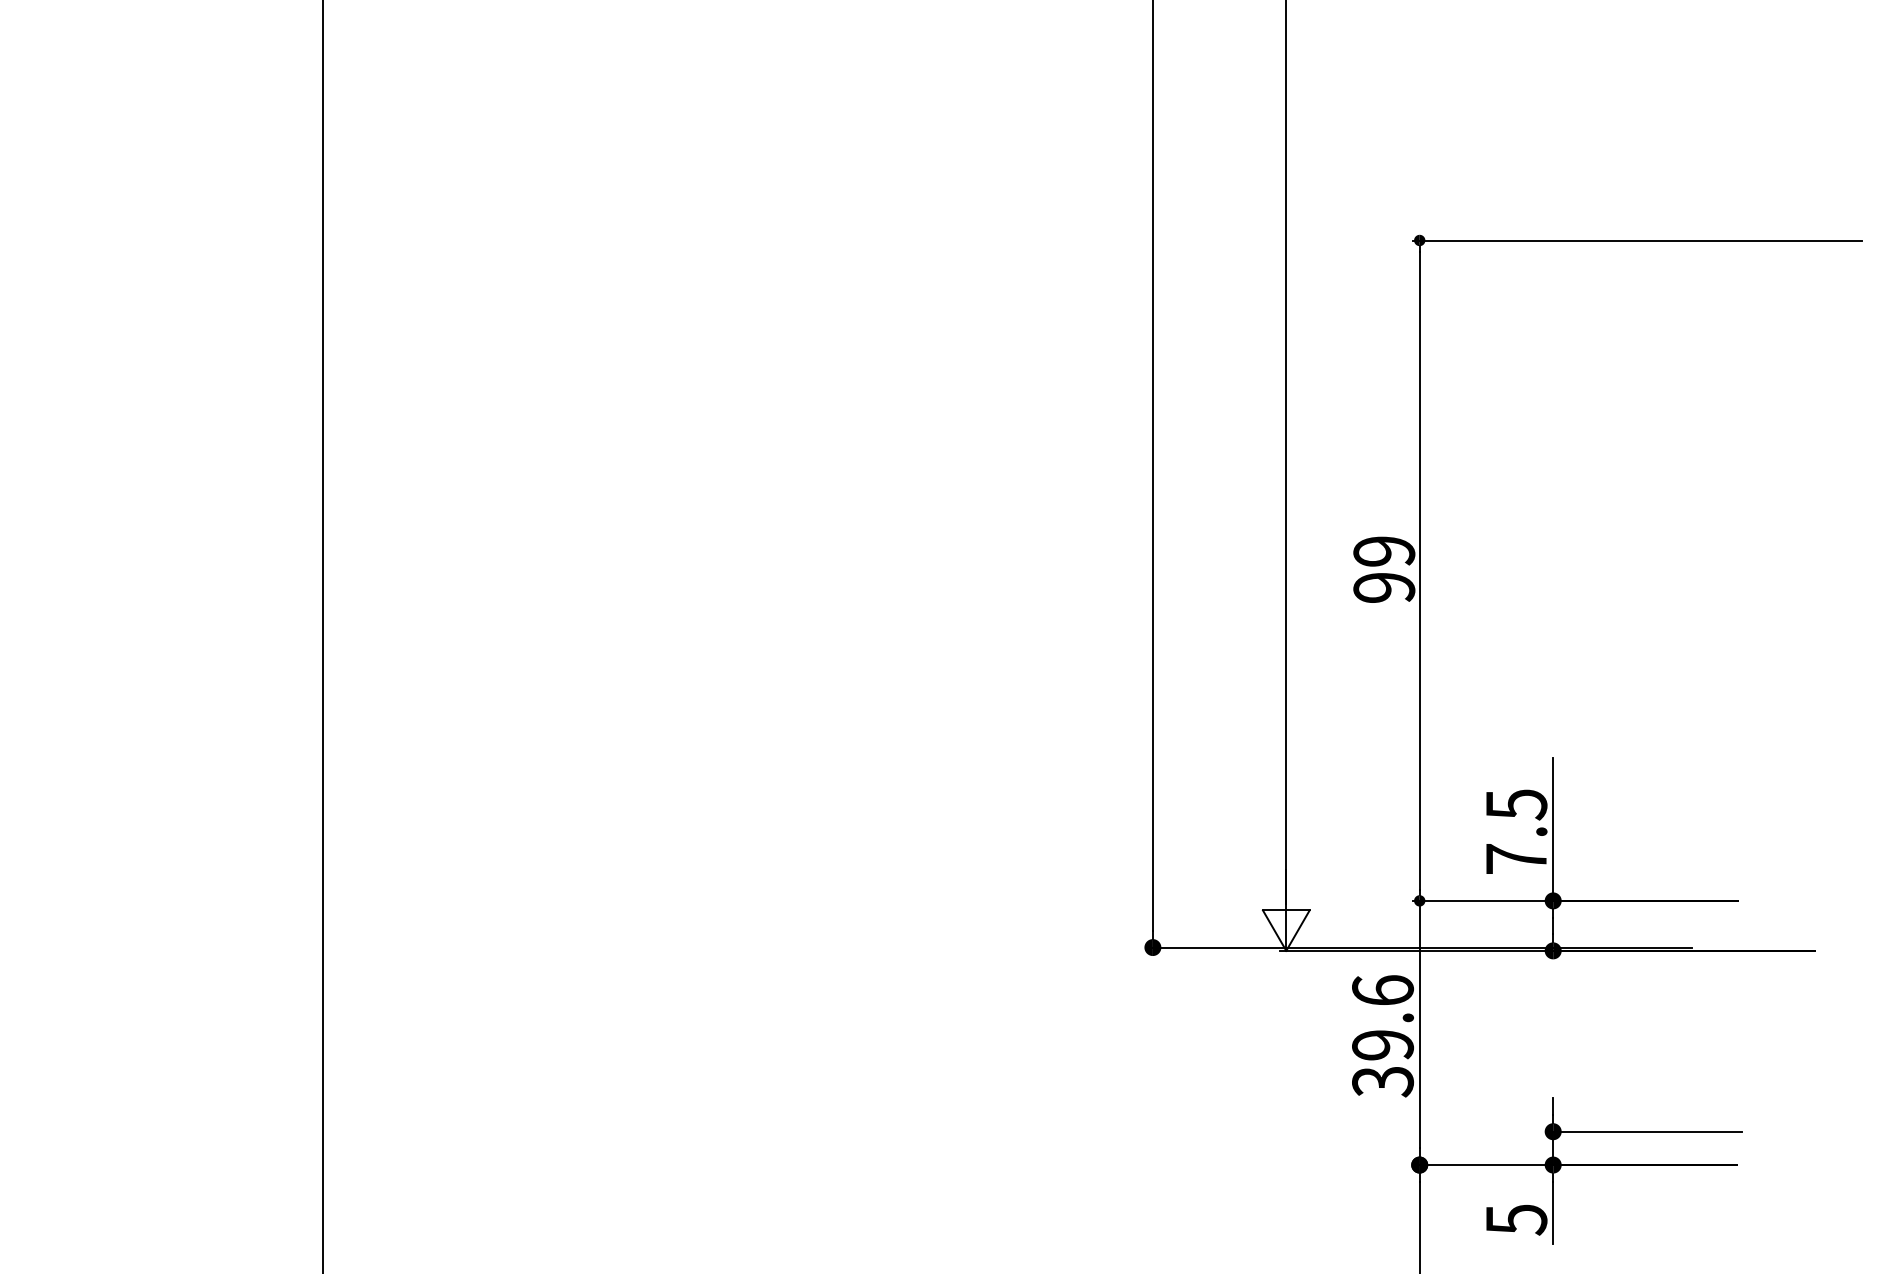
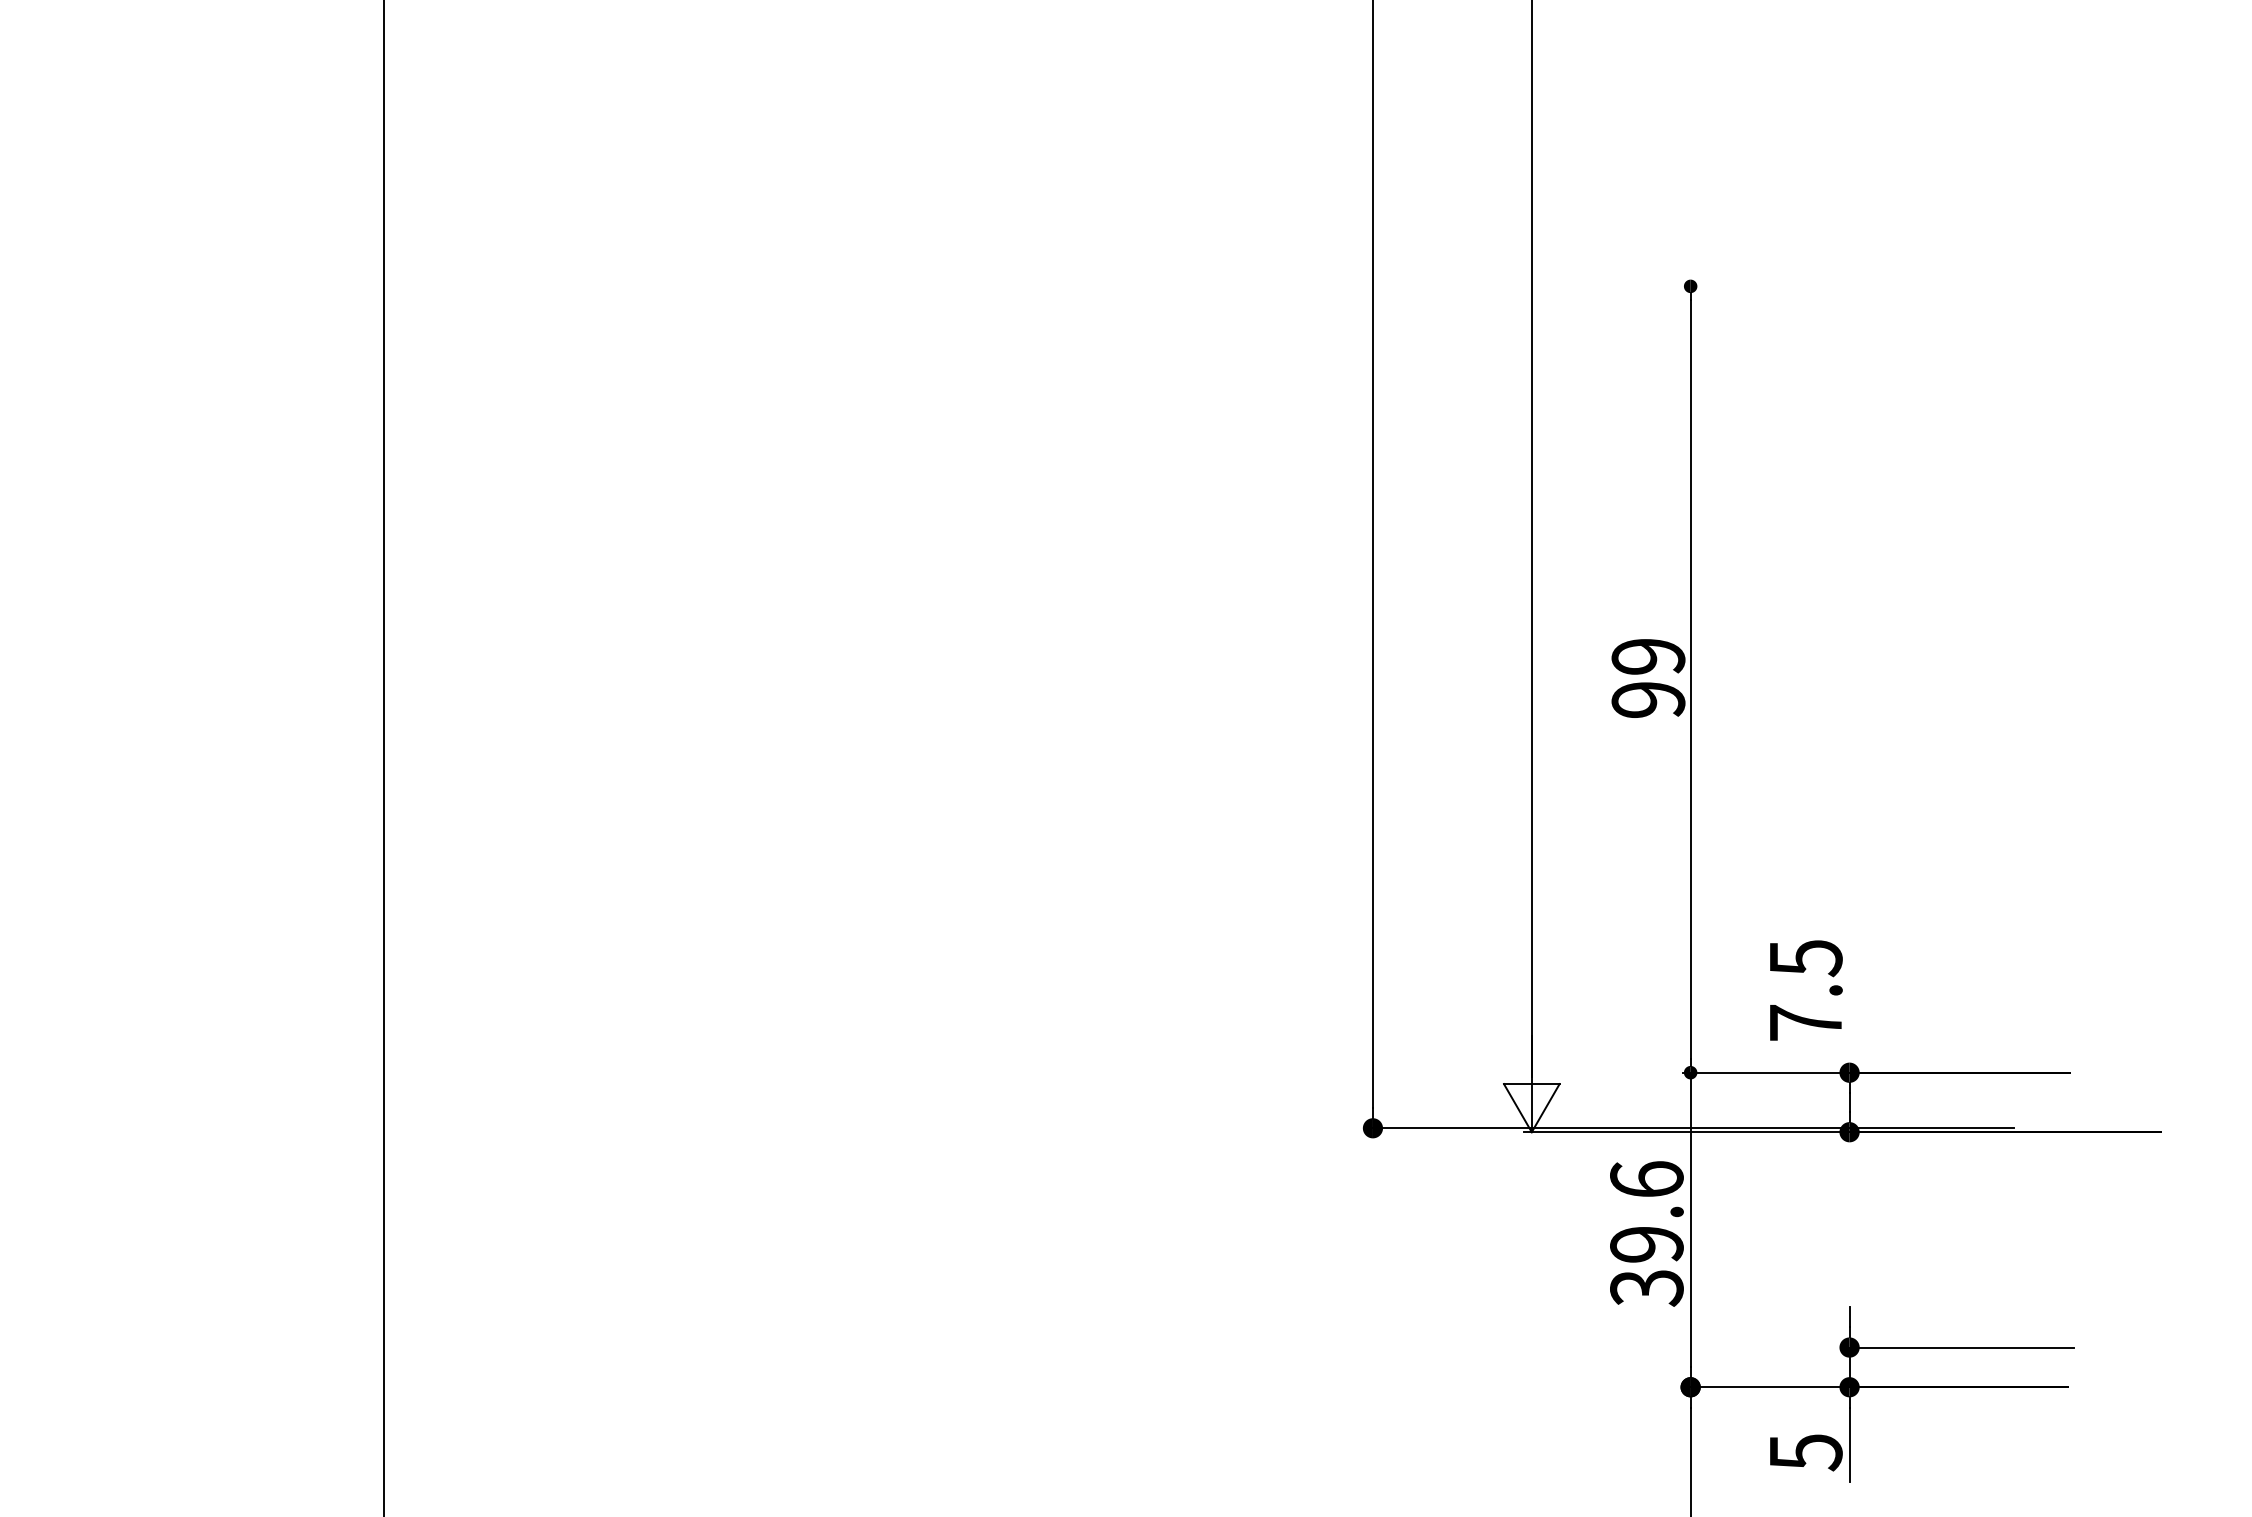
line: (1637, 240) -> (1949, 286), removed
line: (1553, 829) -> (1849, 987), removed

